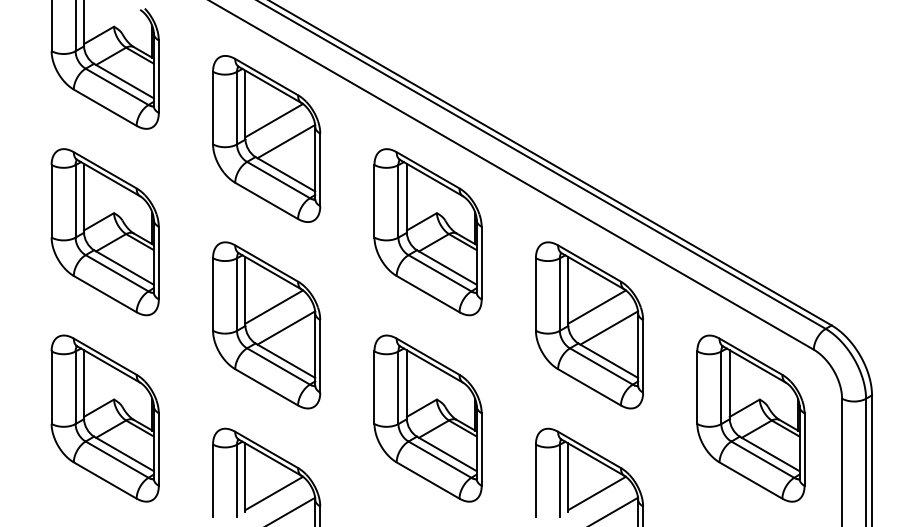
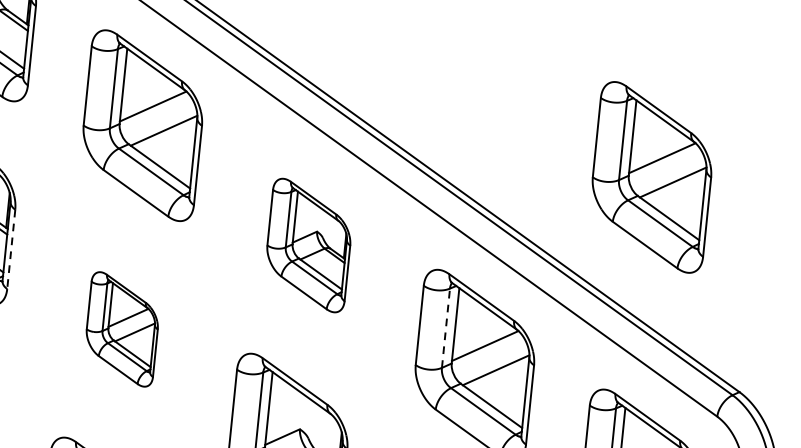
part: (732, 138) -> (651, 176), added
part: (427, 232) -> (308, 245), size x0.7
line: (158, 263) -> (10, 249), solid -> dashed
line: (559, 294) -> (445, 328), solid -> dashed
part: (266, 325) -> (121, 329), size x0.6

